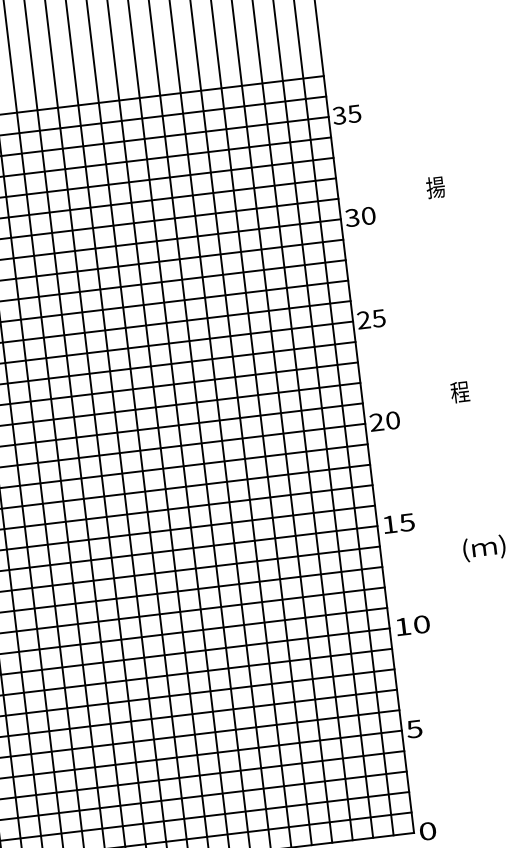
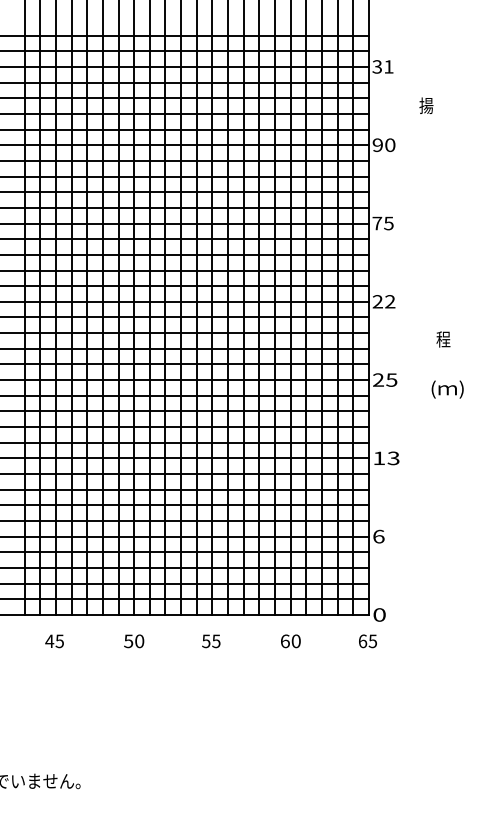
text: (354, 113) -> (388, 66), 35 -> 31
text: (435, 187) -> (426, 105), moved
text: (351, 216) -> (377, 144), 30 -> 90
text: (364, 320) -> (377, 223), 25 -> 75
text: (460, 392) -> (443, 339), moved
text: (393, 420) -> (390, 301), 20 -> 22
text: (389, 523) -> (378, 379), 15 -> 25
text: (484, 548) -> (447, 389), moved
text: (421, 624) -> (393, 458), 10 -> 13
text: (414, 728) -> (378, 536), 5 -> 6

